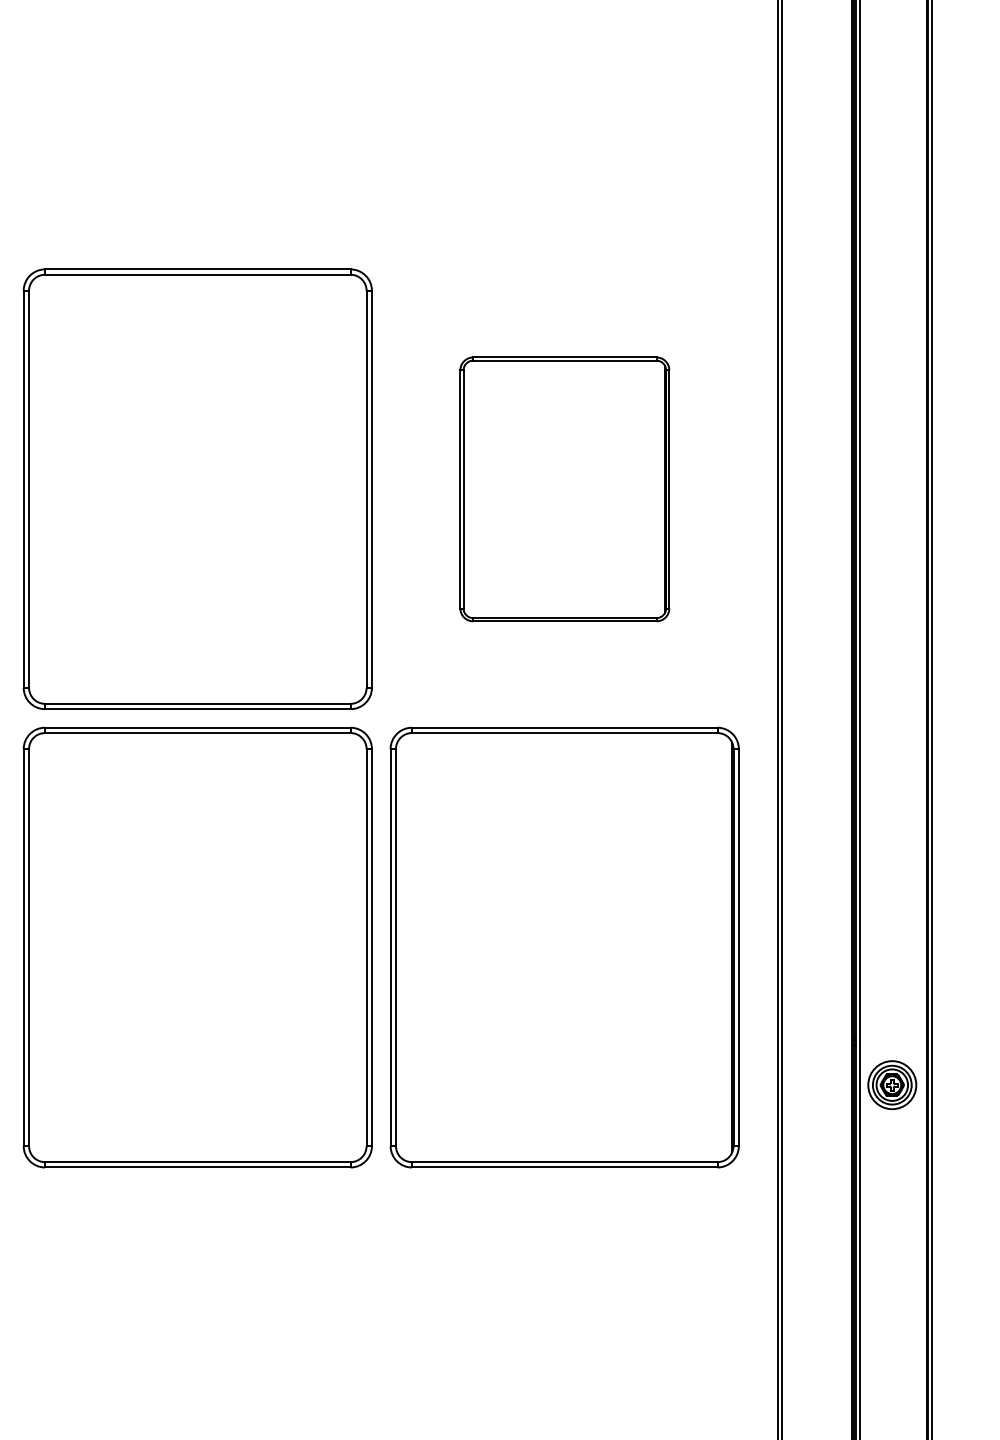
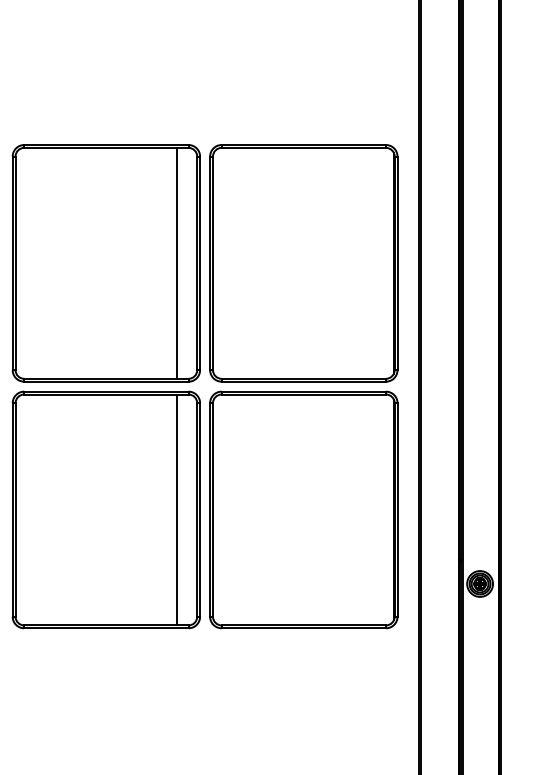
line: (329, 487) -> (177, 262), added
part: (564, 489) -> (303, 263), size x1.67
line: (329, 946) -> (177, 509), added

